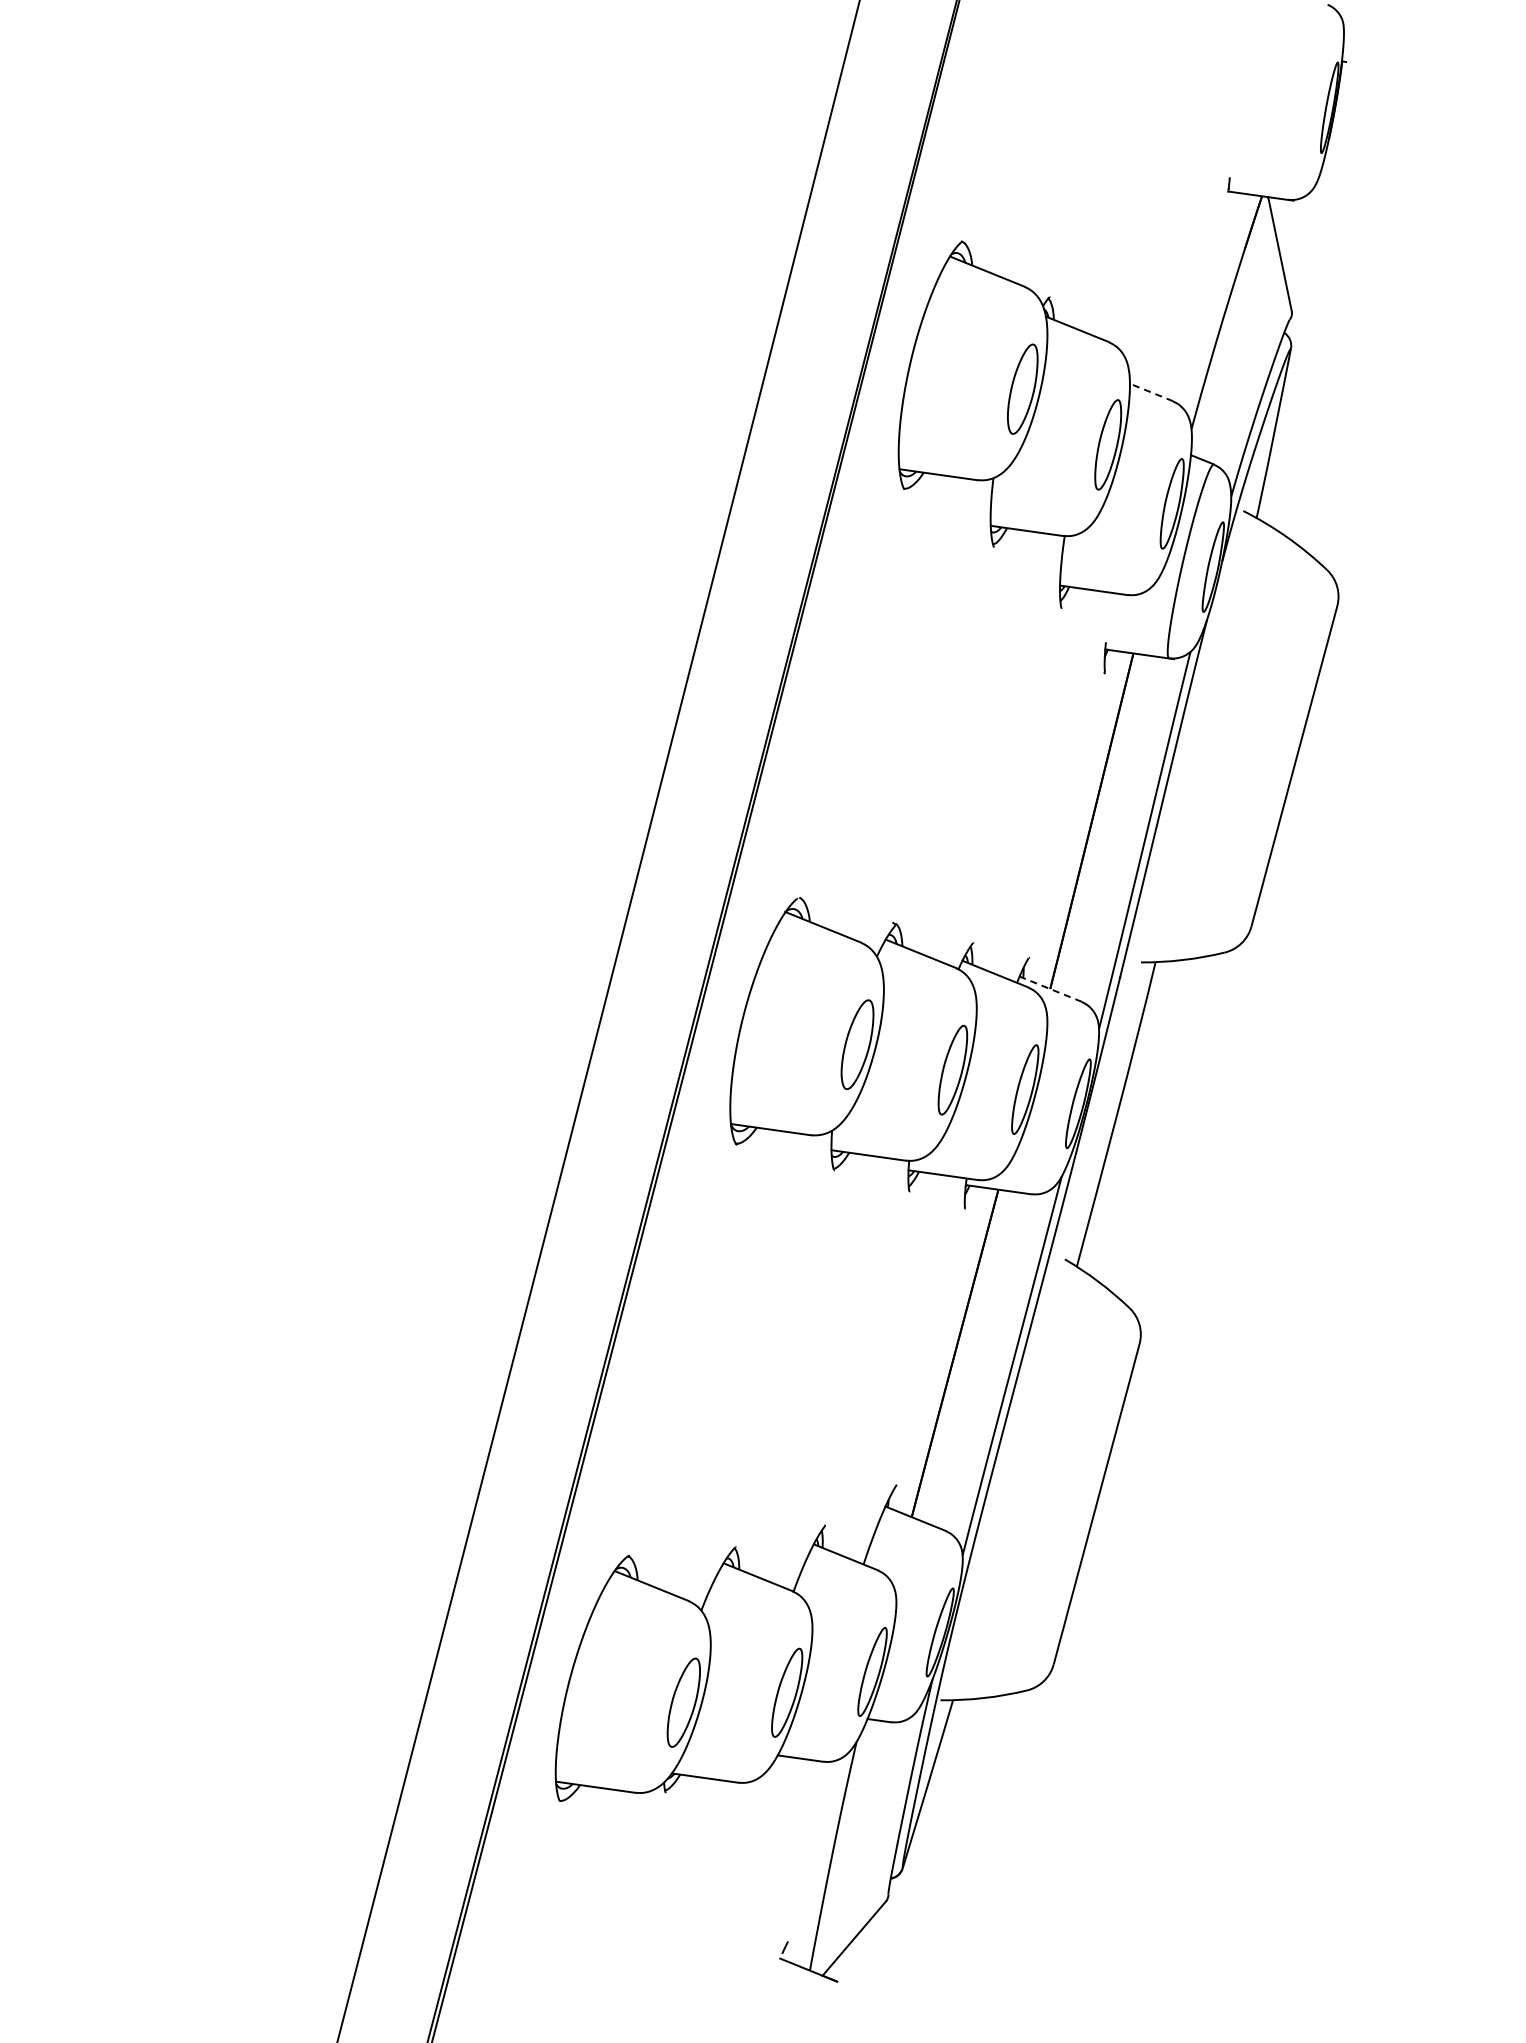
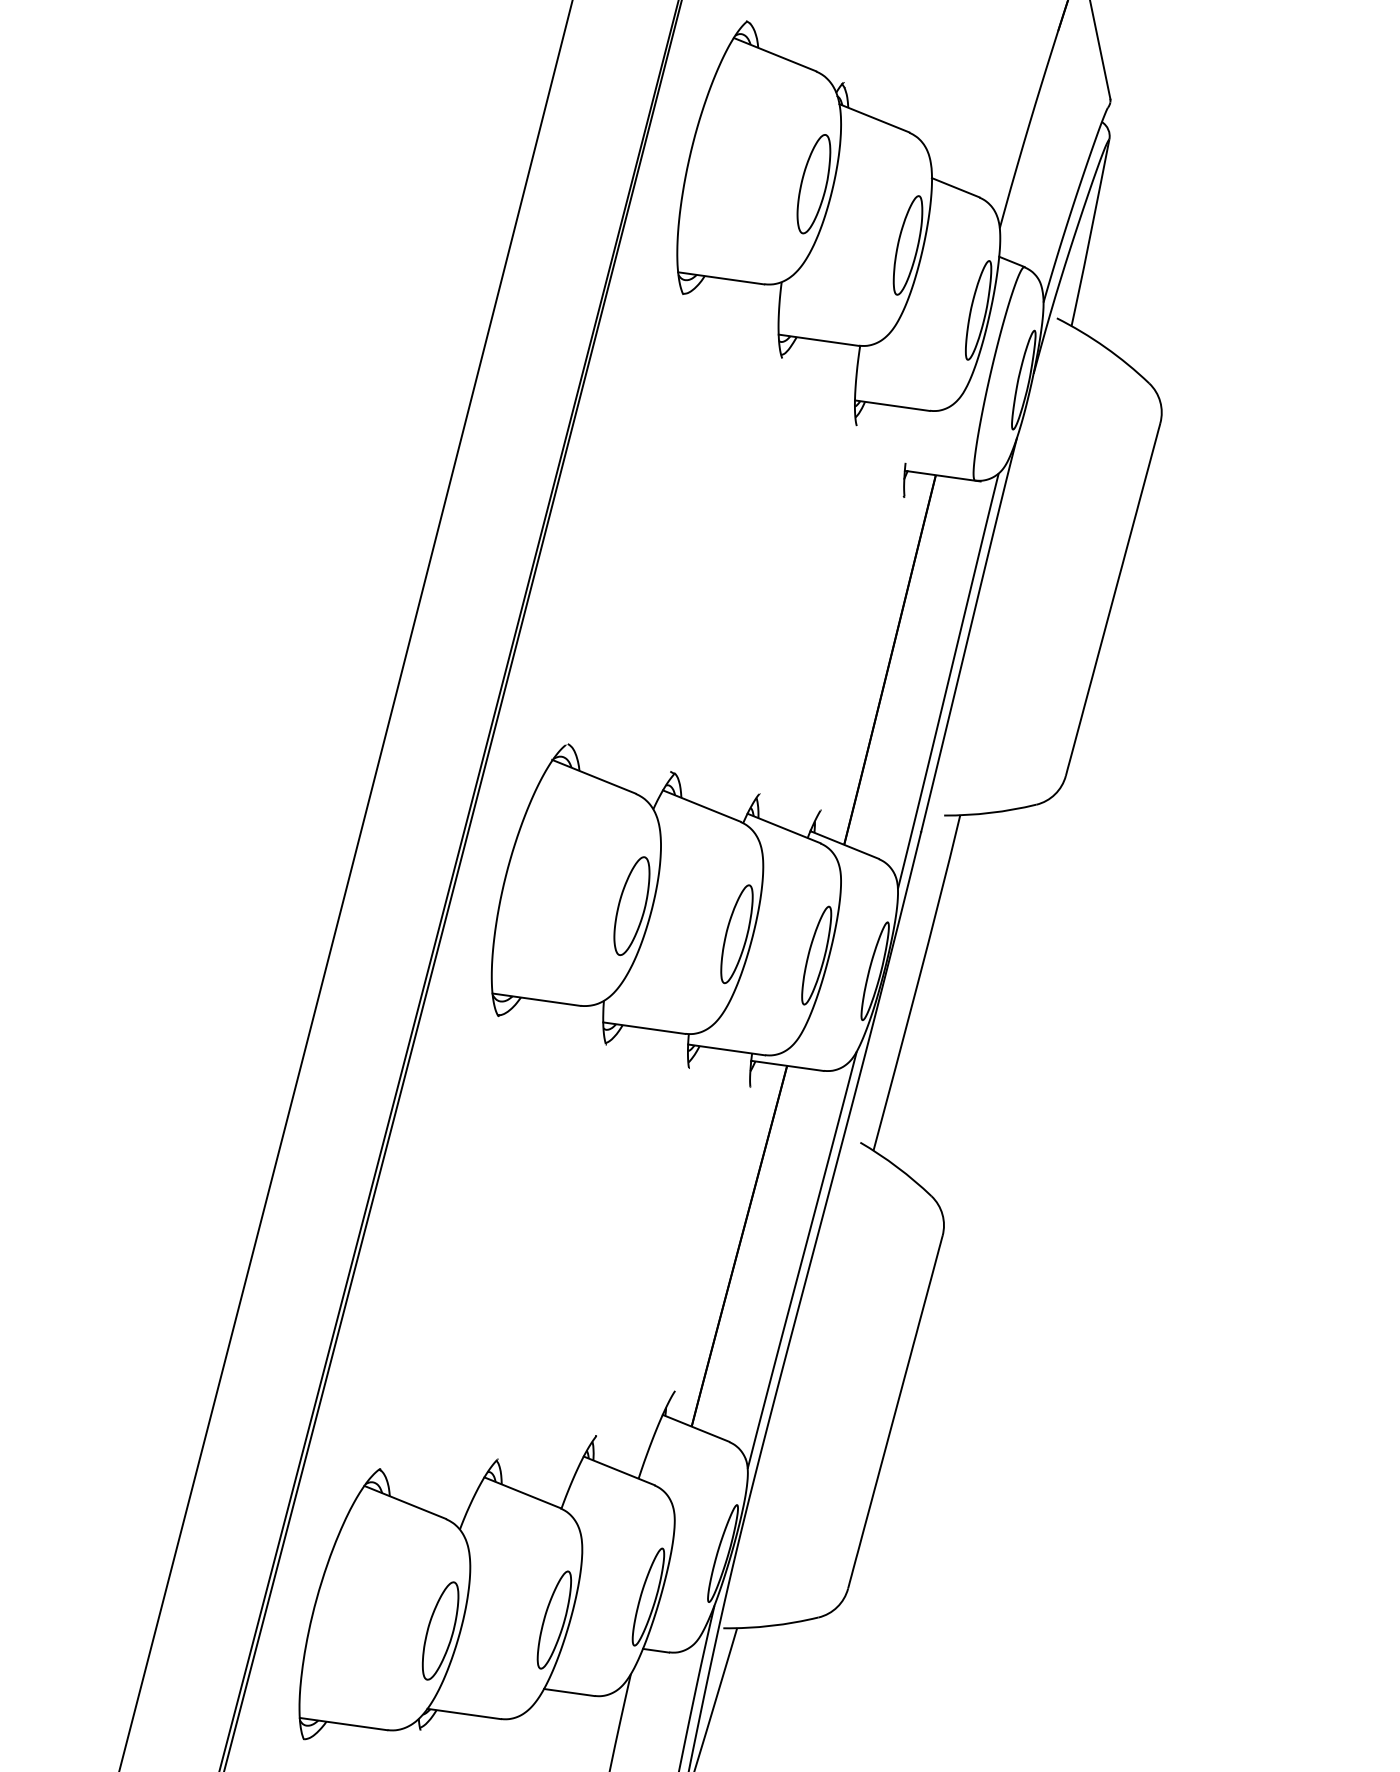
line: (1151, 392) -> (955, 187), dashed -> solid
line: (1050, 989) -> (844, 845), dashed -> solid

